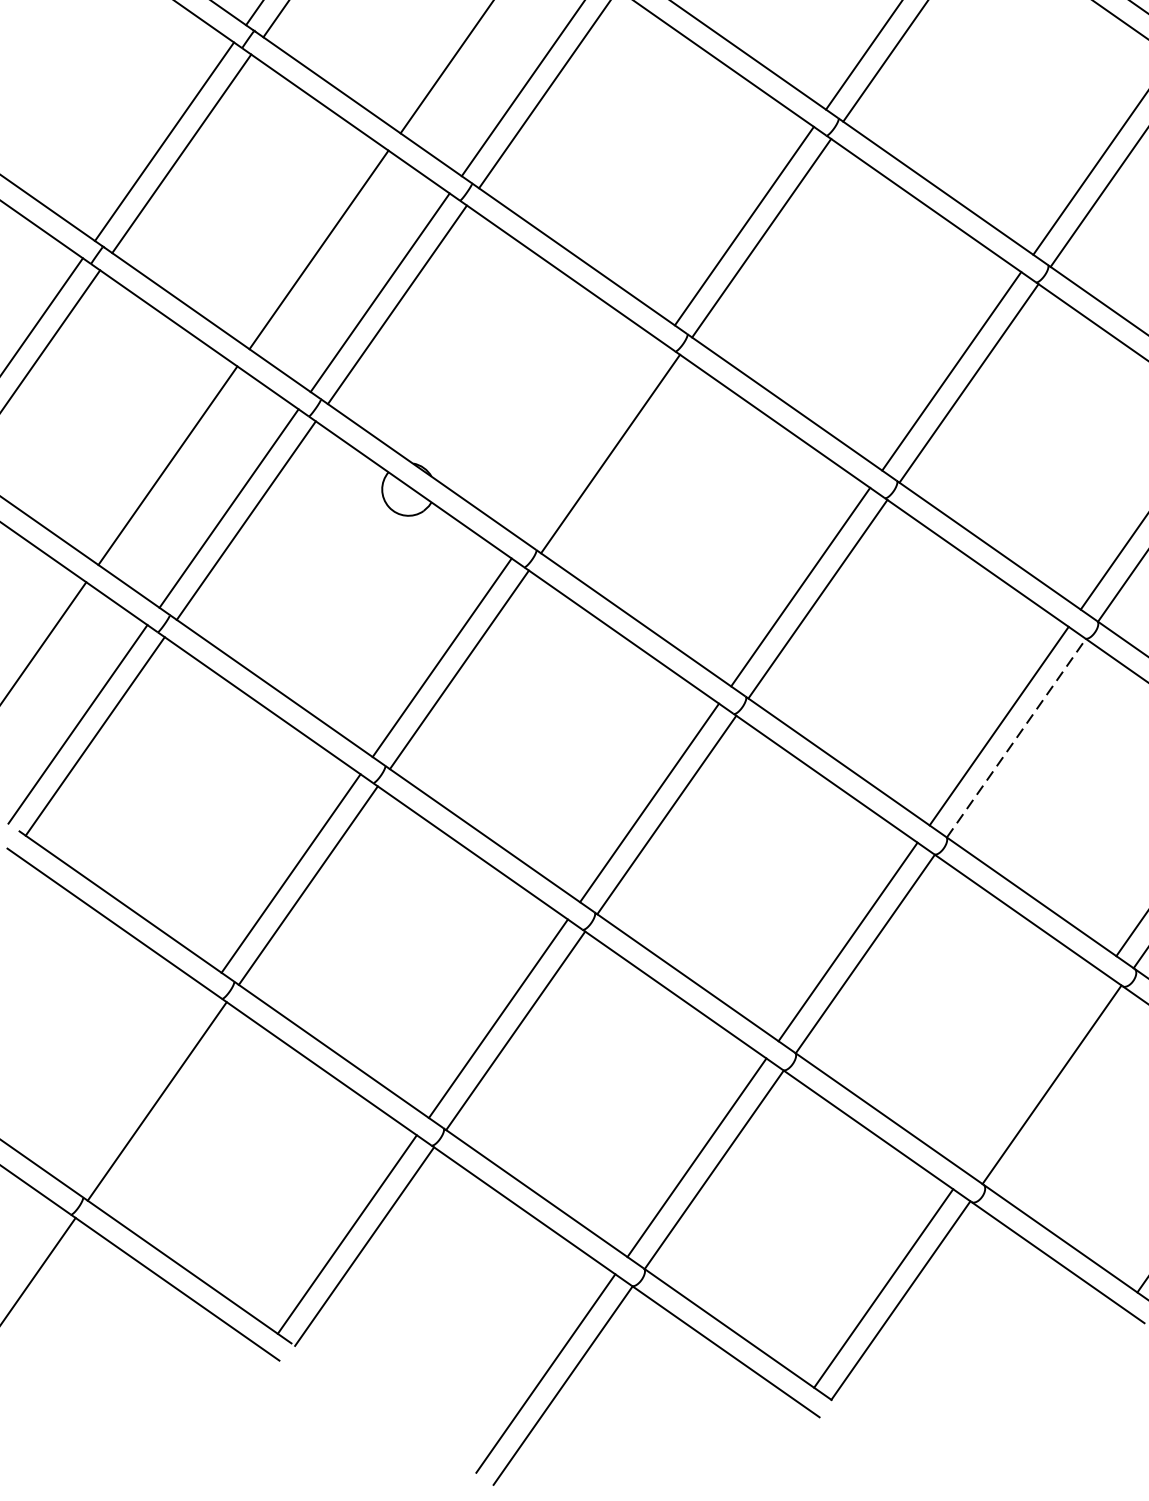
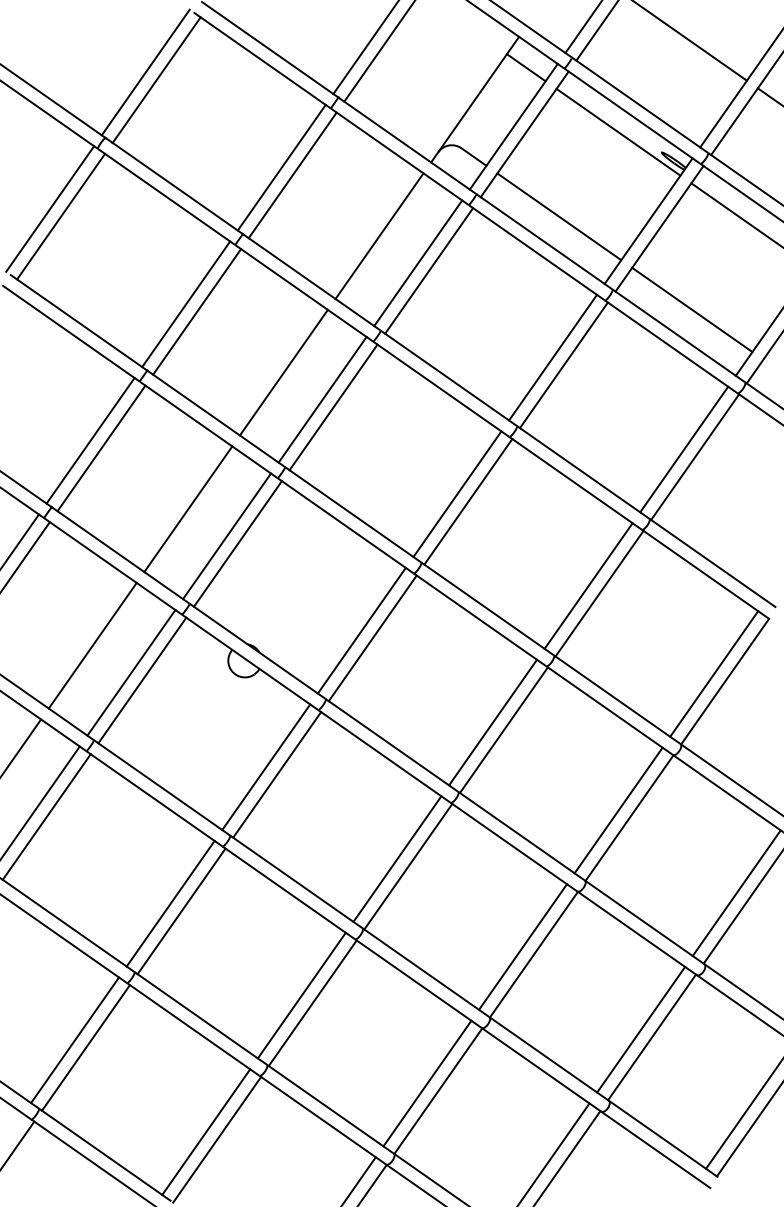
line: (592, 441) -> (361, 630), added
line: (1016, 738) -> (629, 818), dashed -> solid
line: (1035, 1072) -> (641, 1029), added
line: (140, 1089) -> (75, 1040), added

